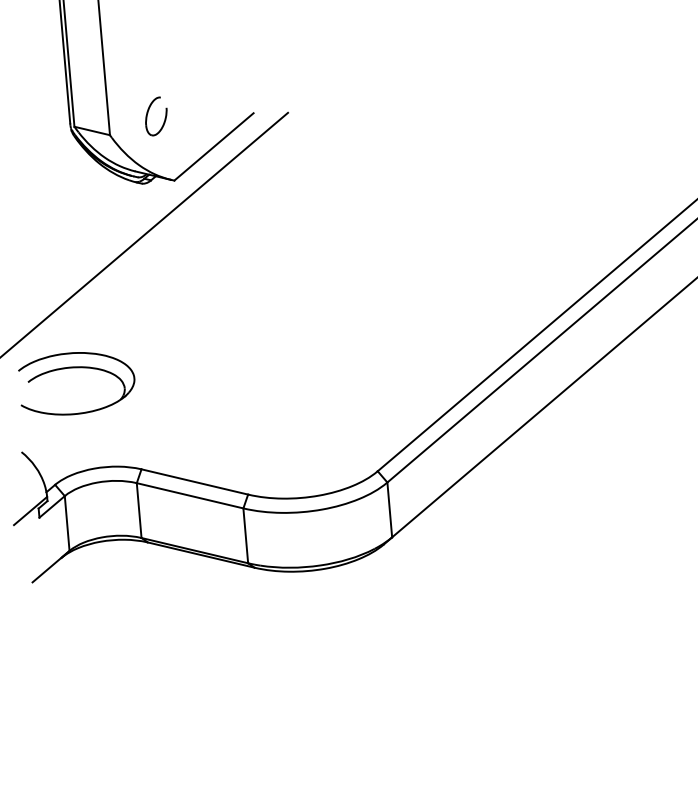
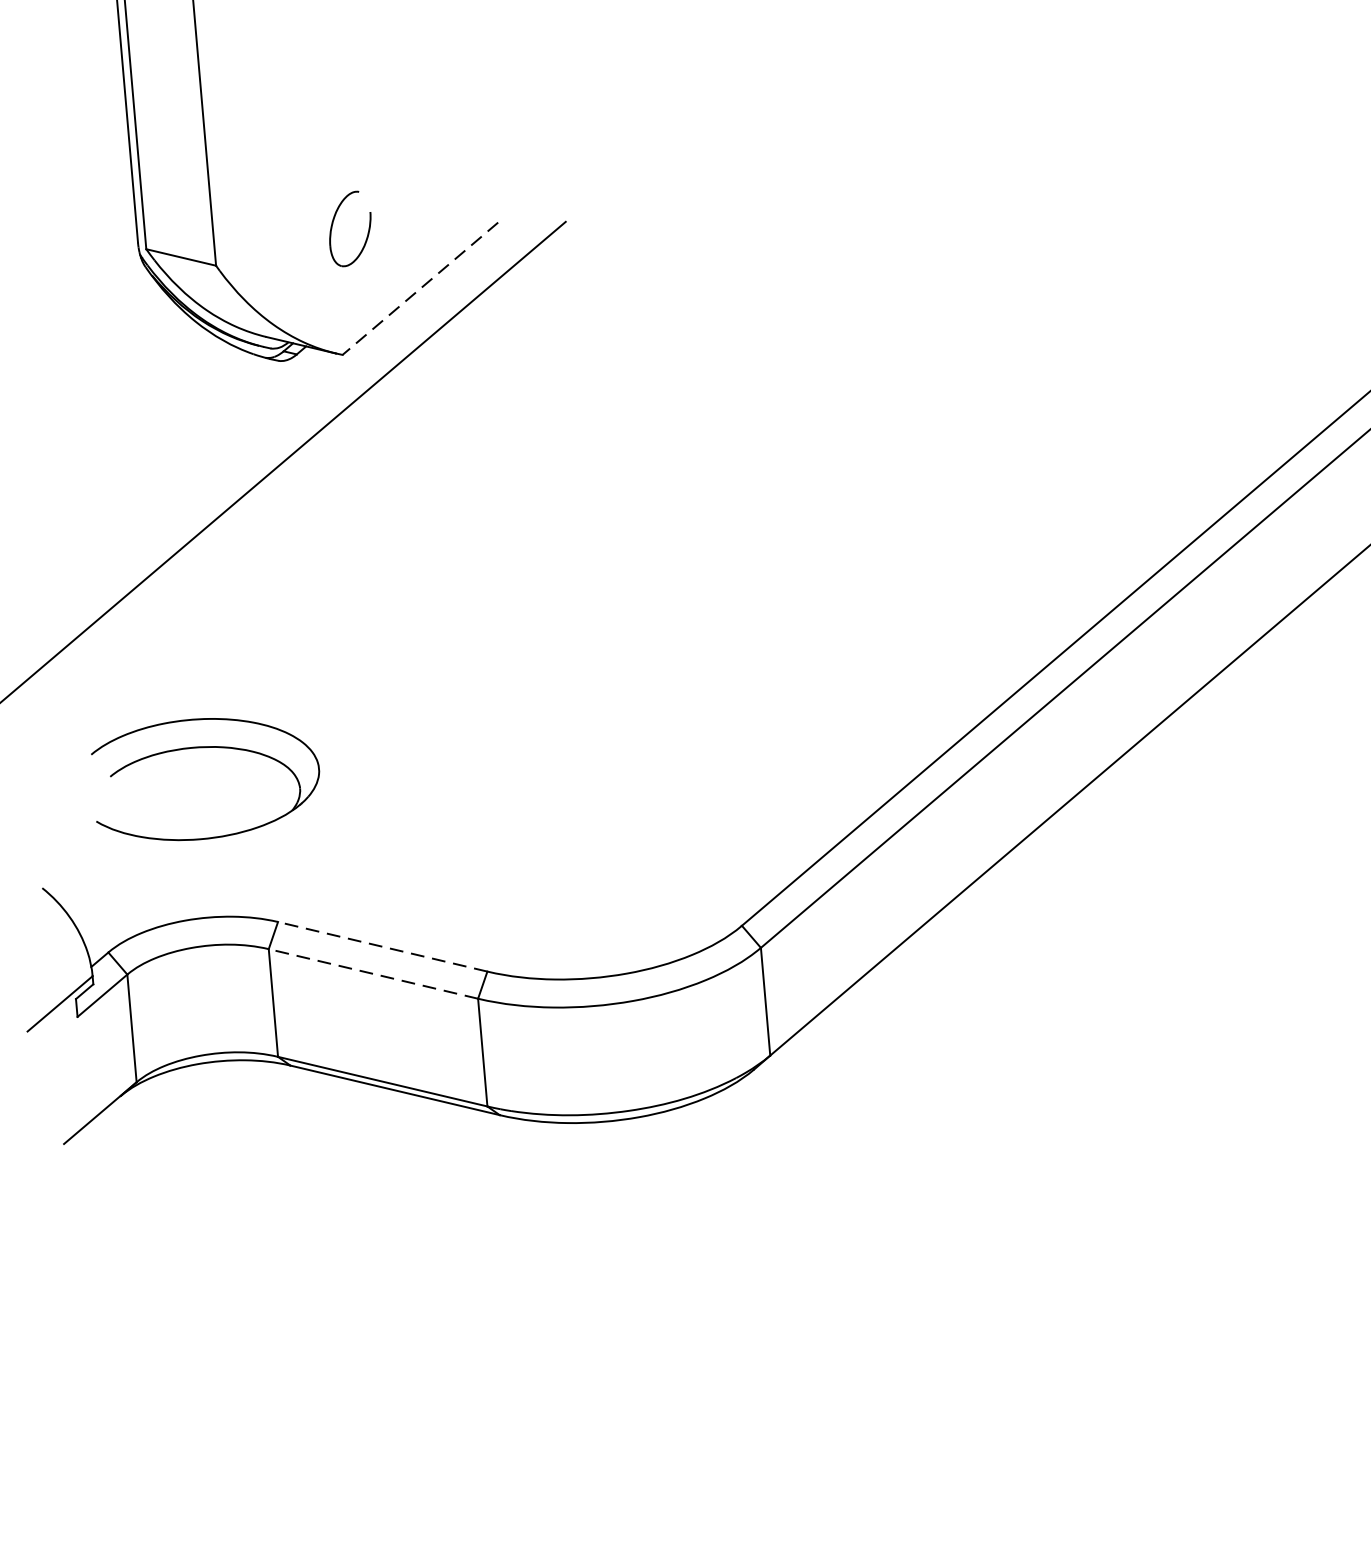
part: (164, 118) -> (366, 232), moved
line: (213, 147) -> (419, 289), solid -> dashed
part: (76, 368) -> (205, 749), moved
line: (194, 481) -> (382, 945), solid -> dashed
line: (190, 495) -> (374, 973), solid -> dashed

